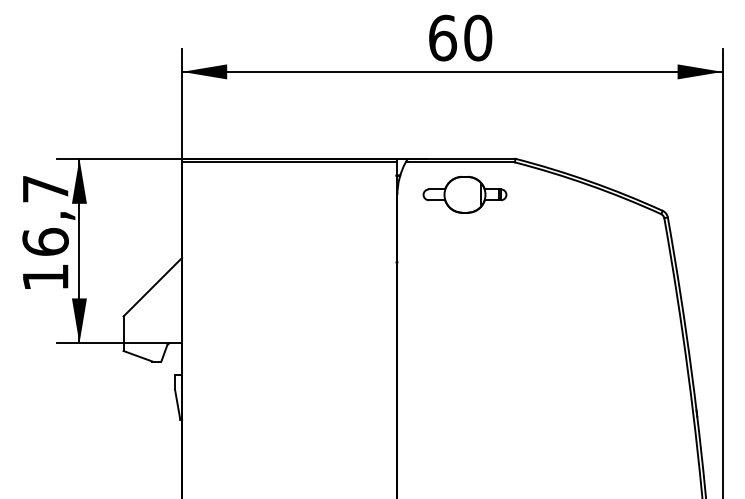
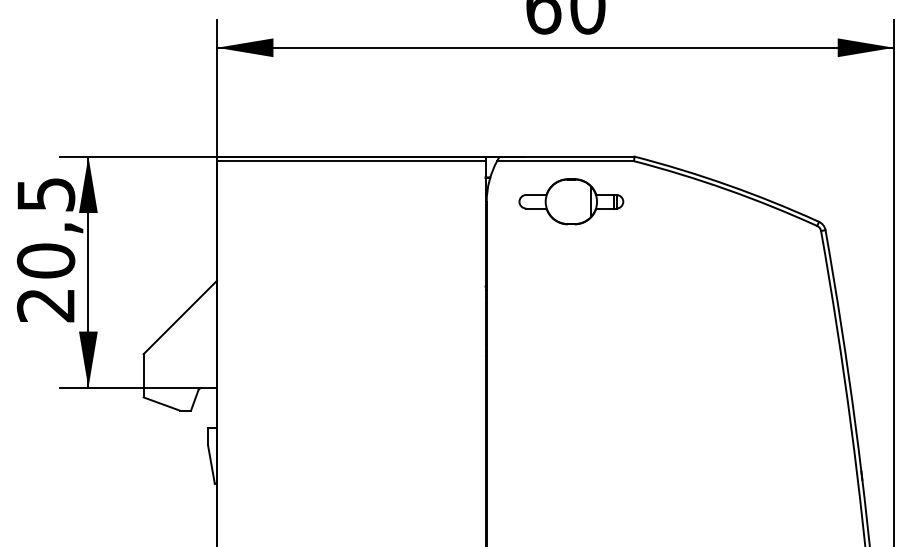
text: (45, 233) -> (45, 250), 16,7 -> 20,5

